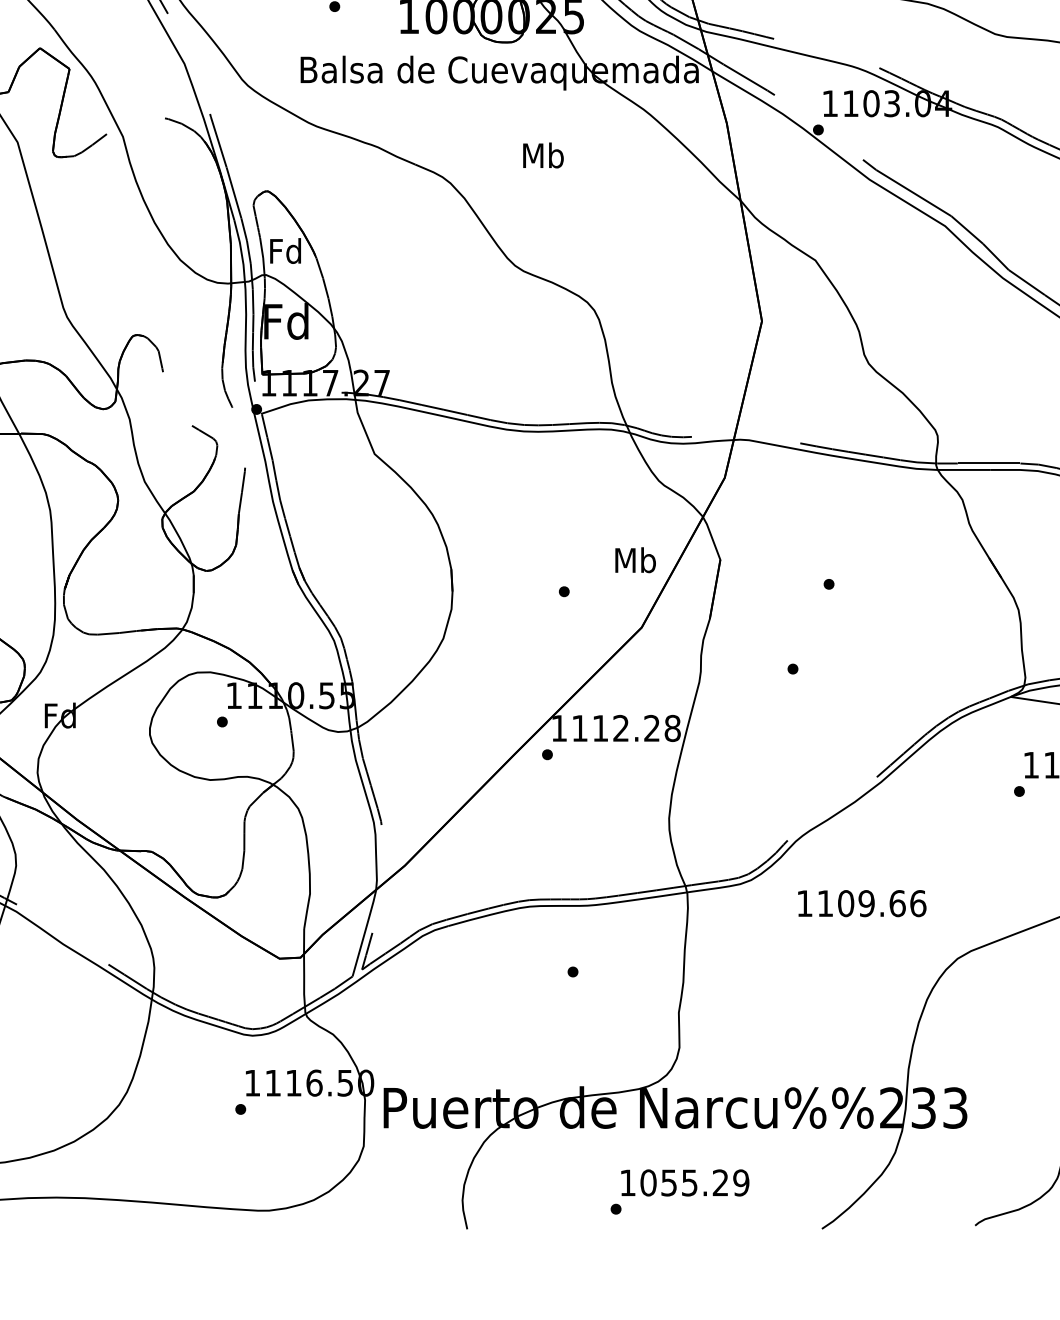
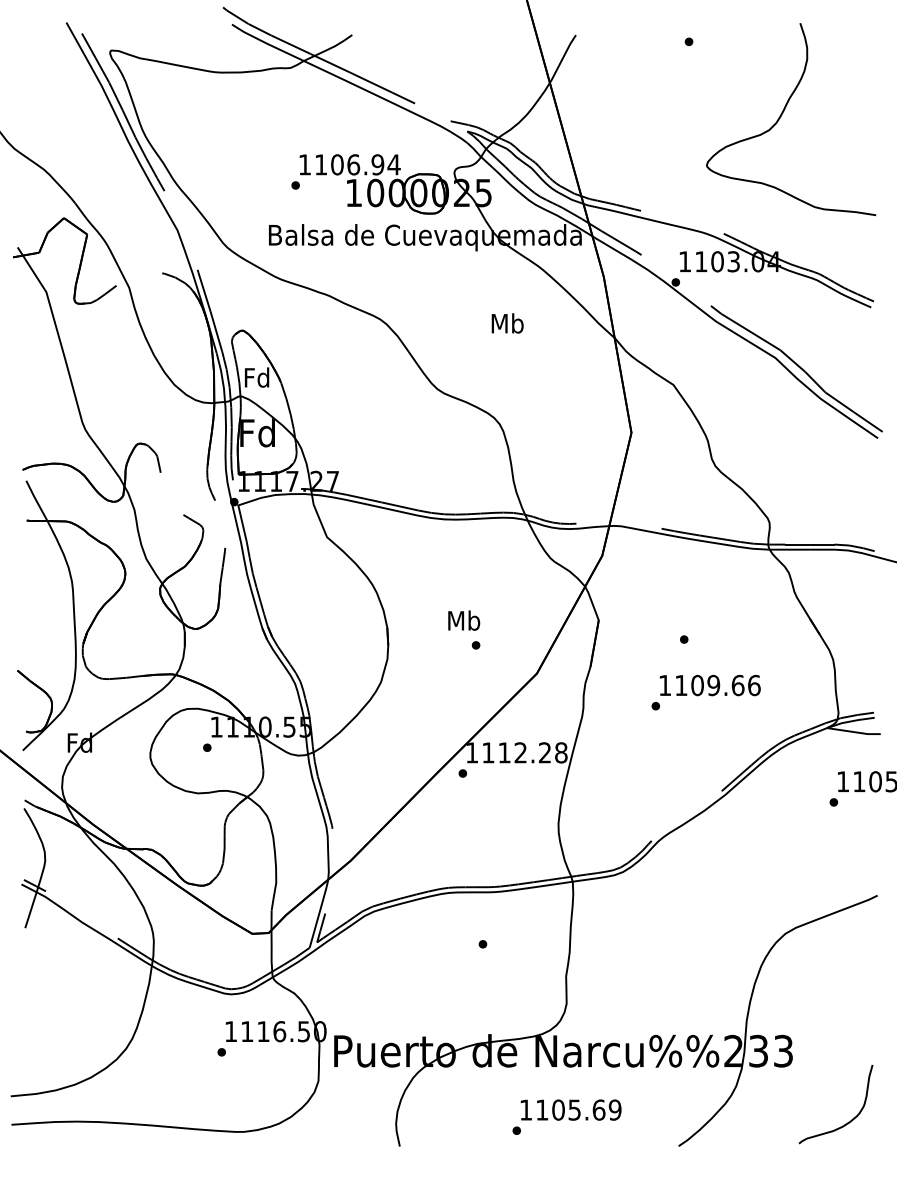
text: (543, 155) -> (507, 323), moved
text: (636, 560) -> (464, 620), moved
text: (862, 903) -> (710, 685), moved
text: (684, 1182) -> (570, 1109), 1055.29 -> 1105.69

